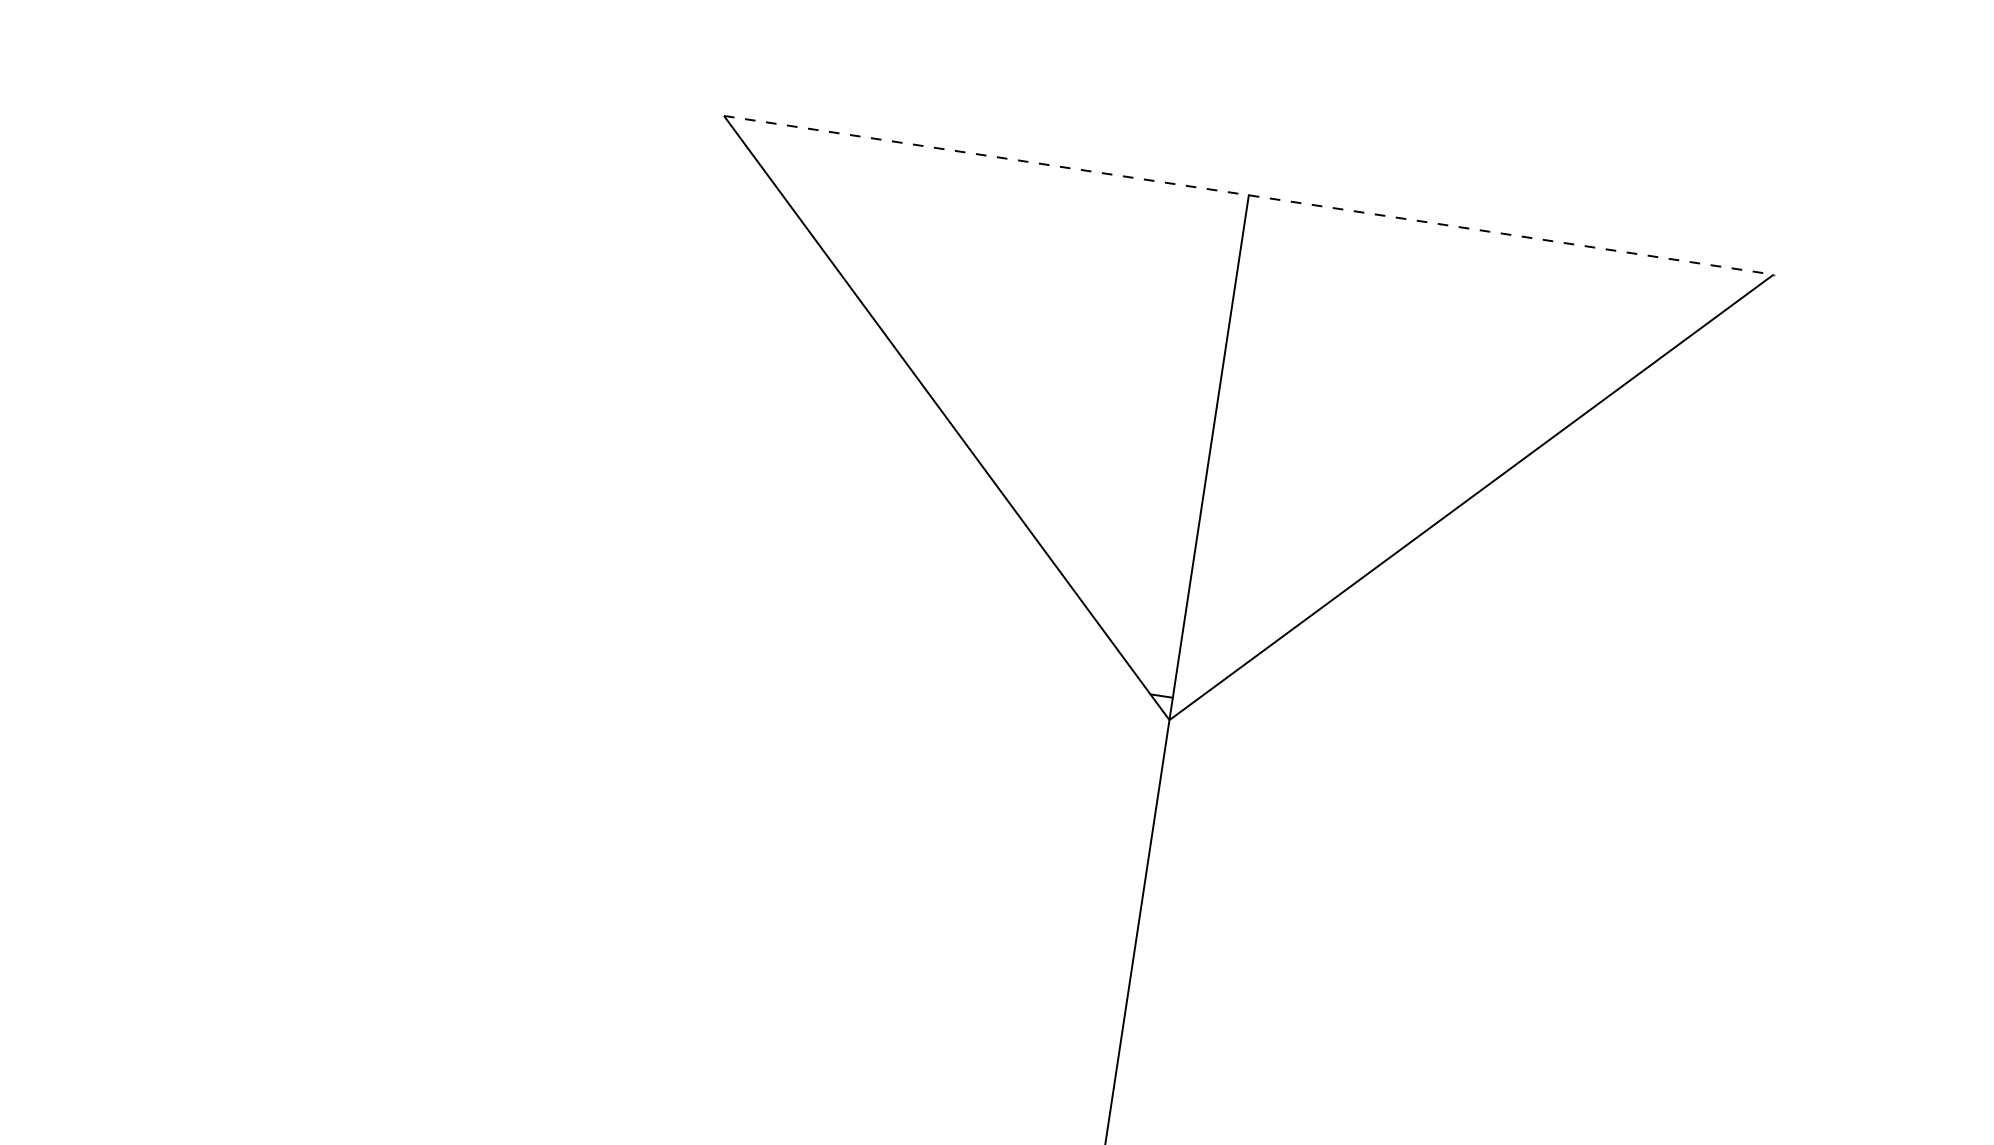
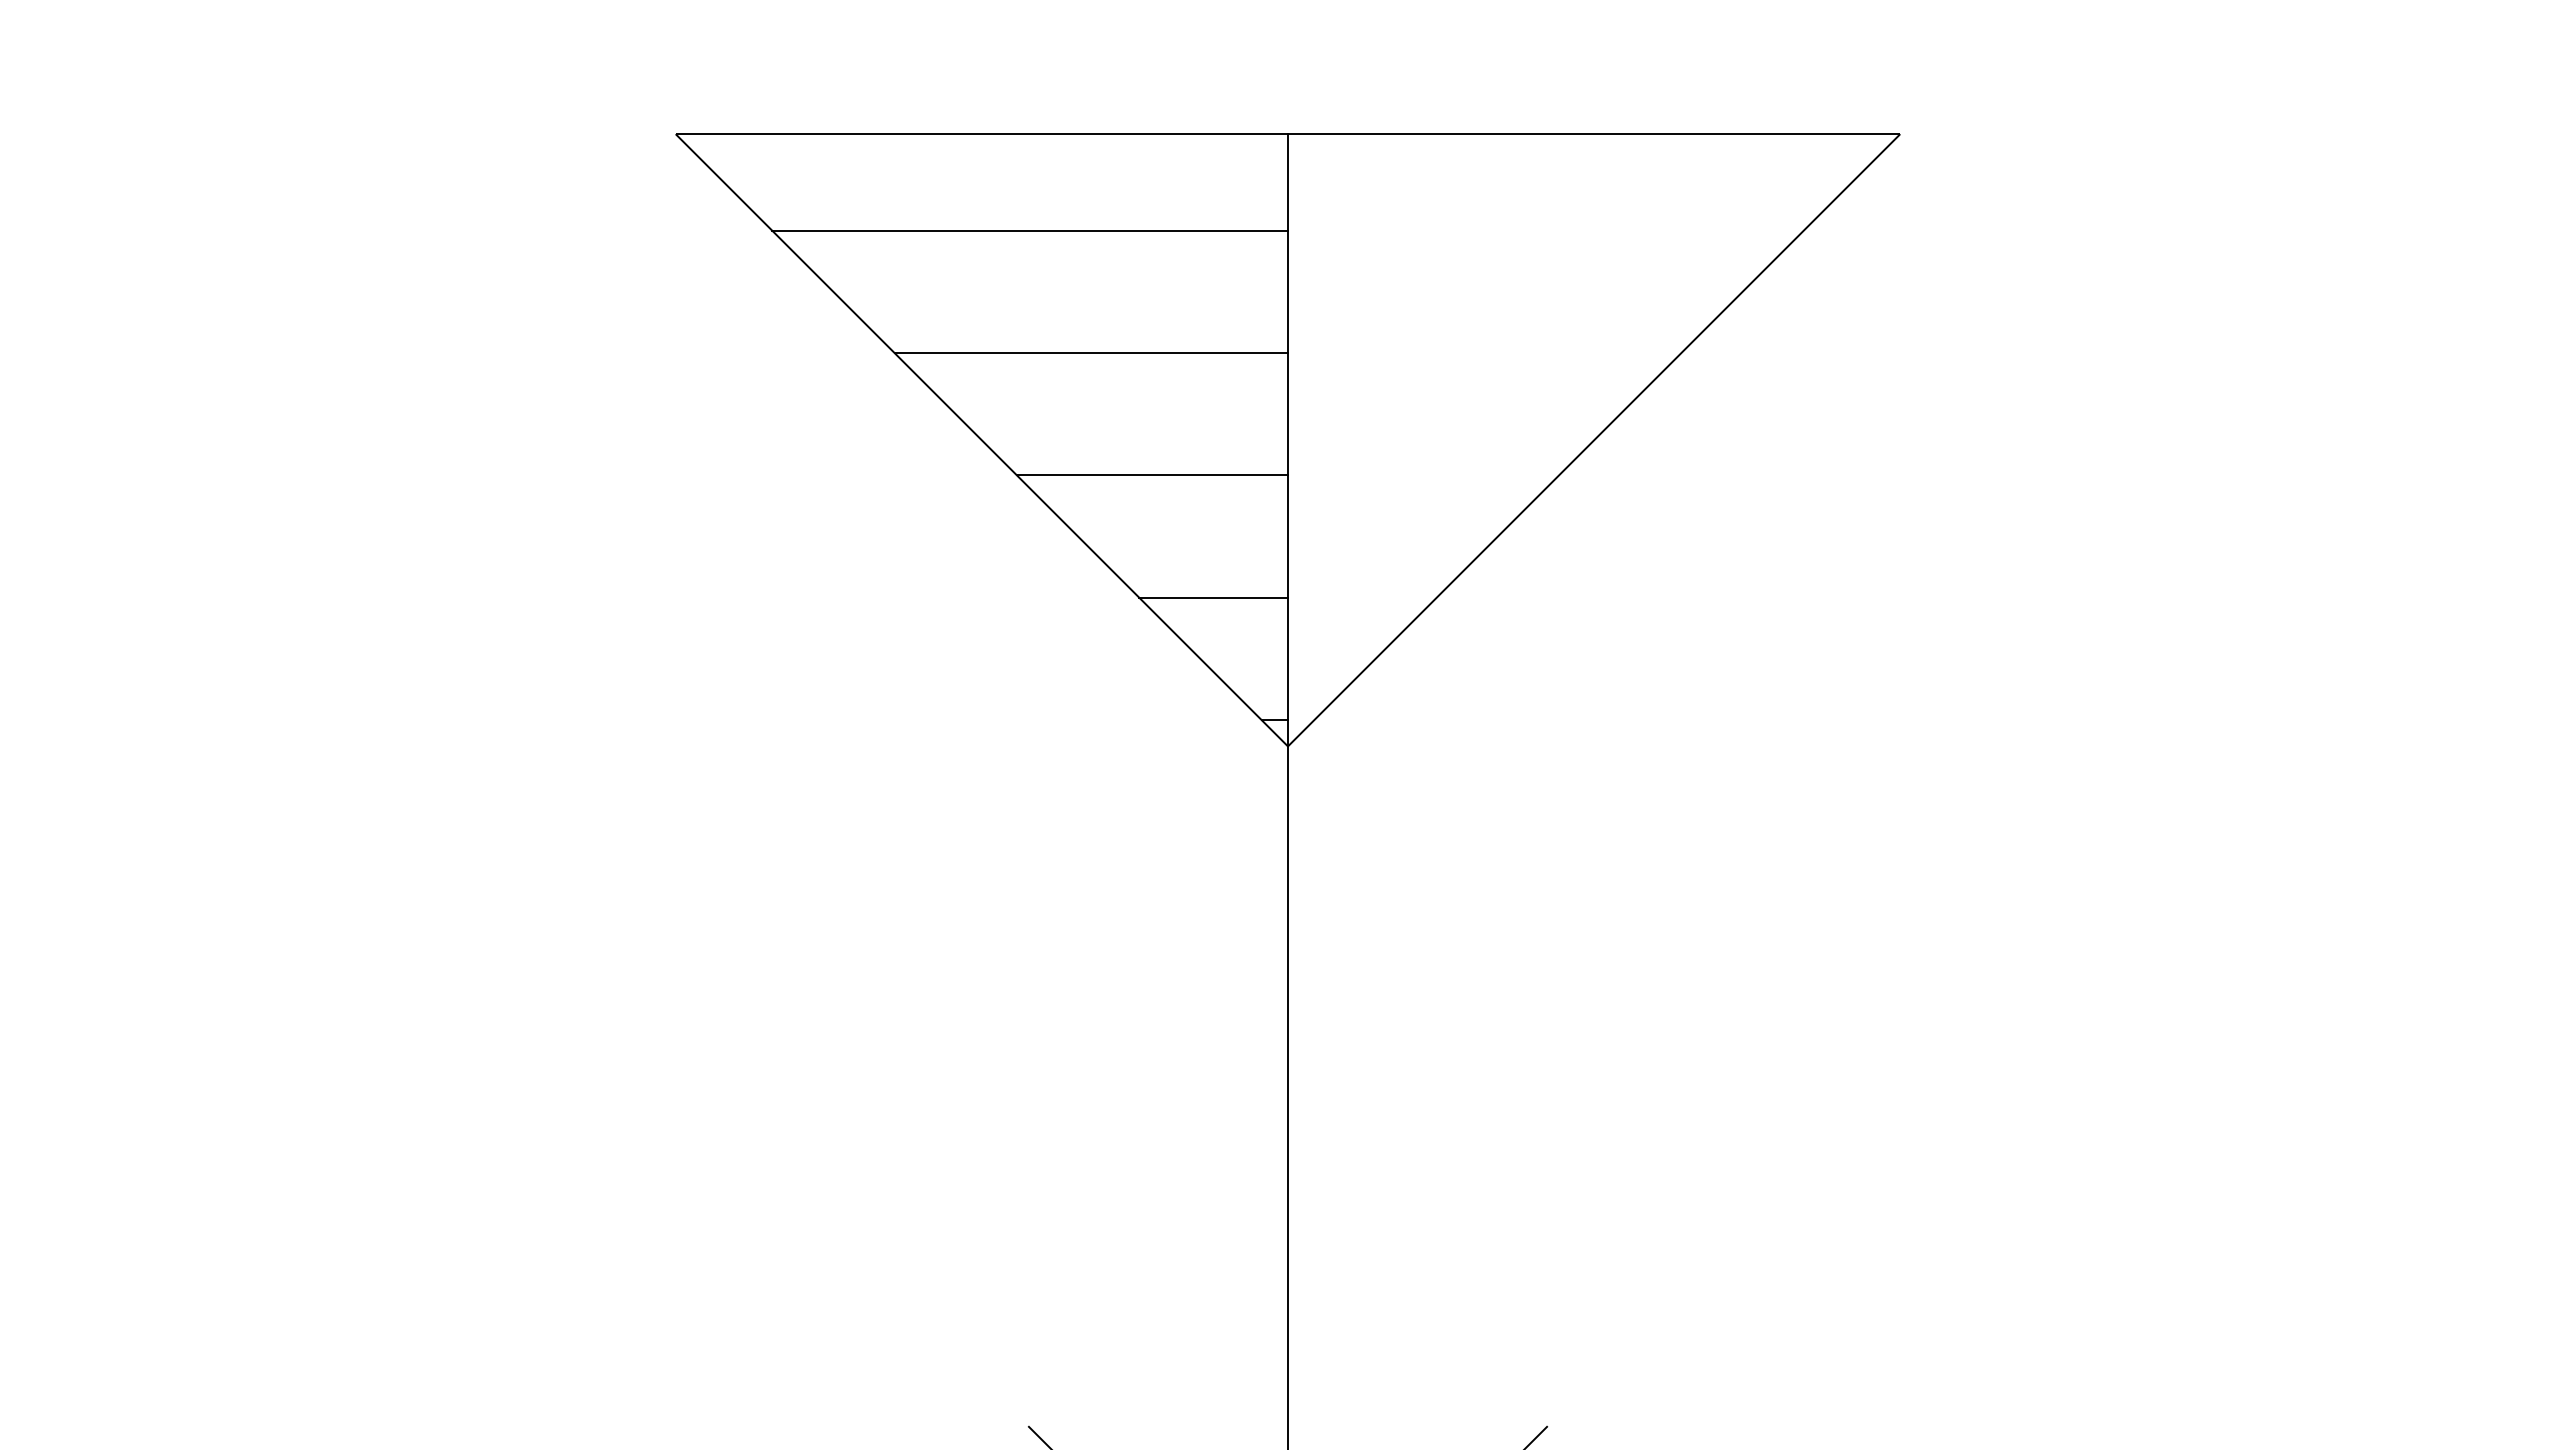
line: (1249, 195) -> (1288, 134), dashed -> solid
line: (1015, 244) -> (1030, 230), added
line: (1051, 357) -> (1091, 353), added
line: (1088, 470) -> (1152, 475), added
line: (1124, 582) -> (1213, 597), added

